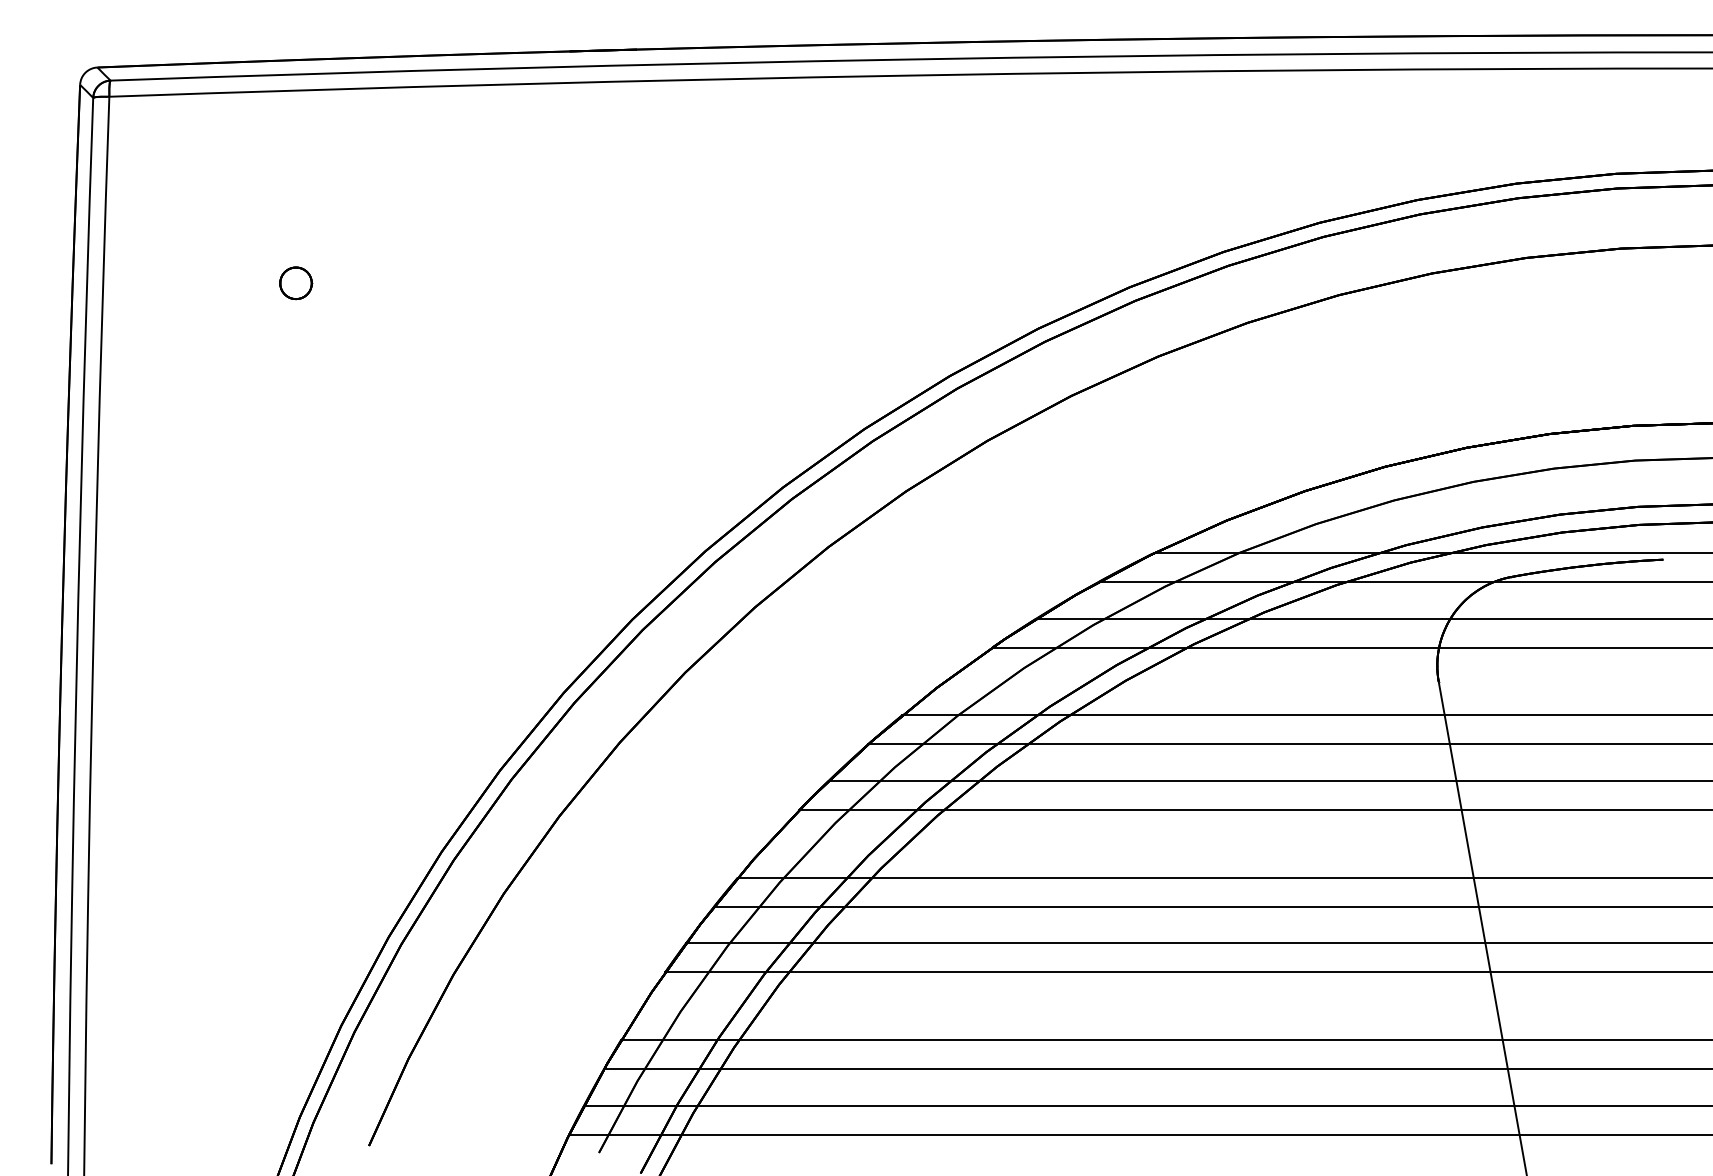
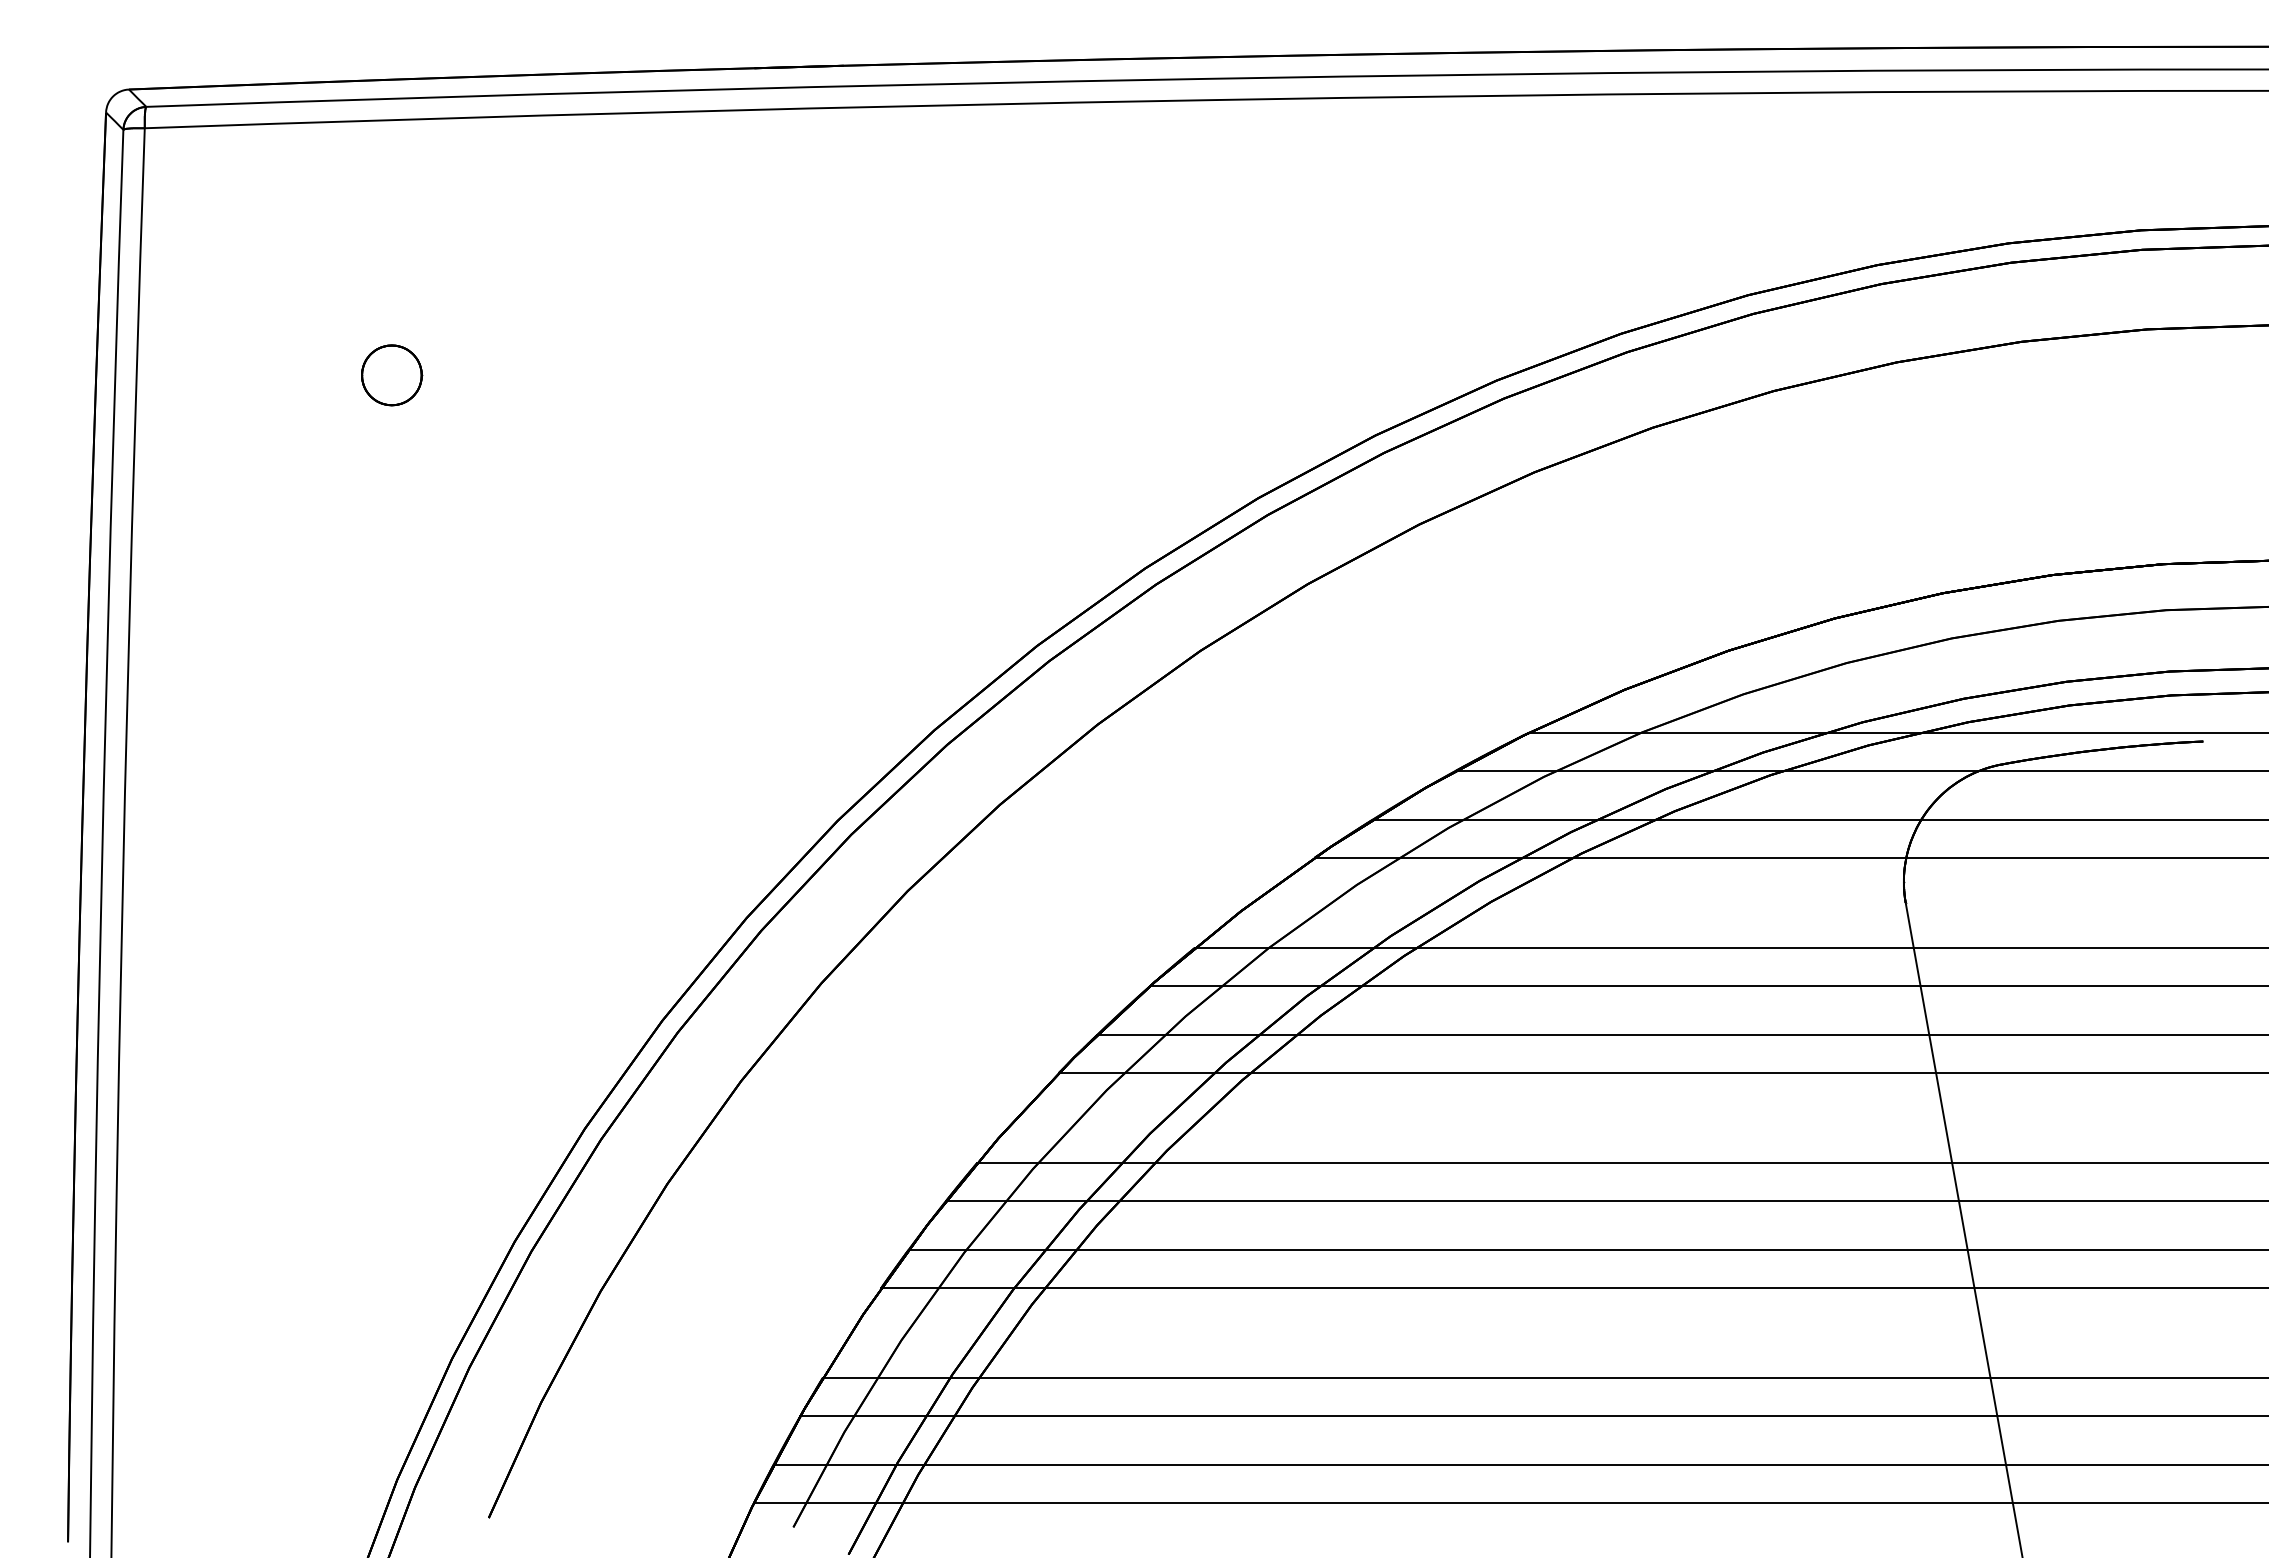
part: (296, 283) -> (392, 375), size x1.43

